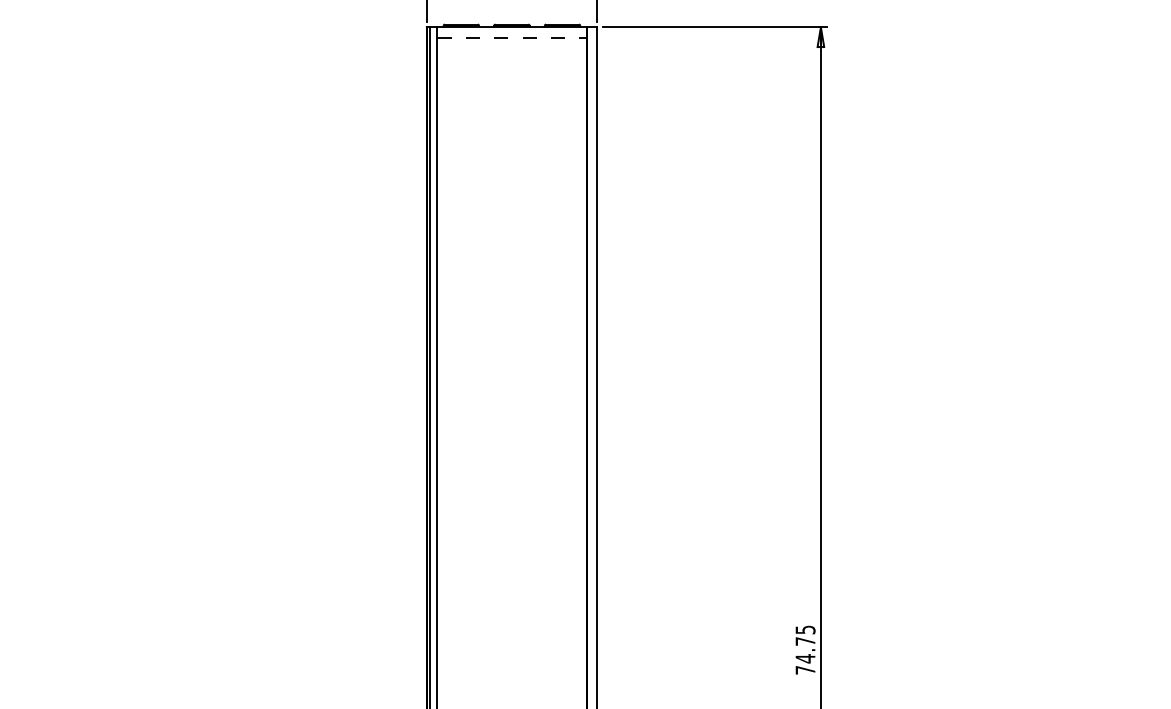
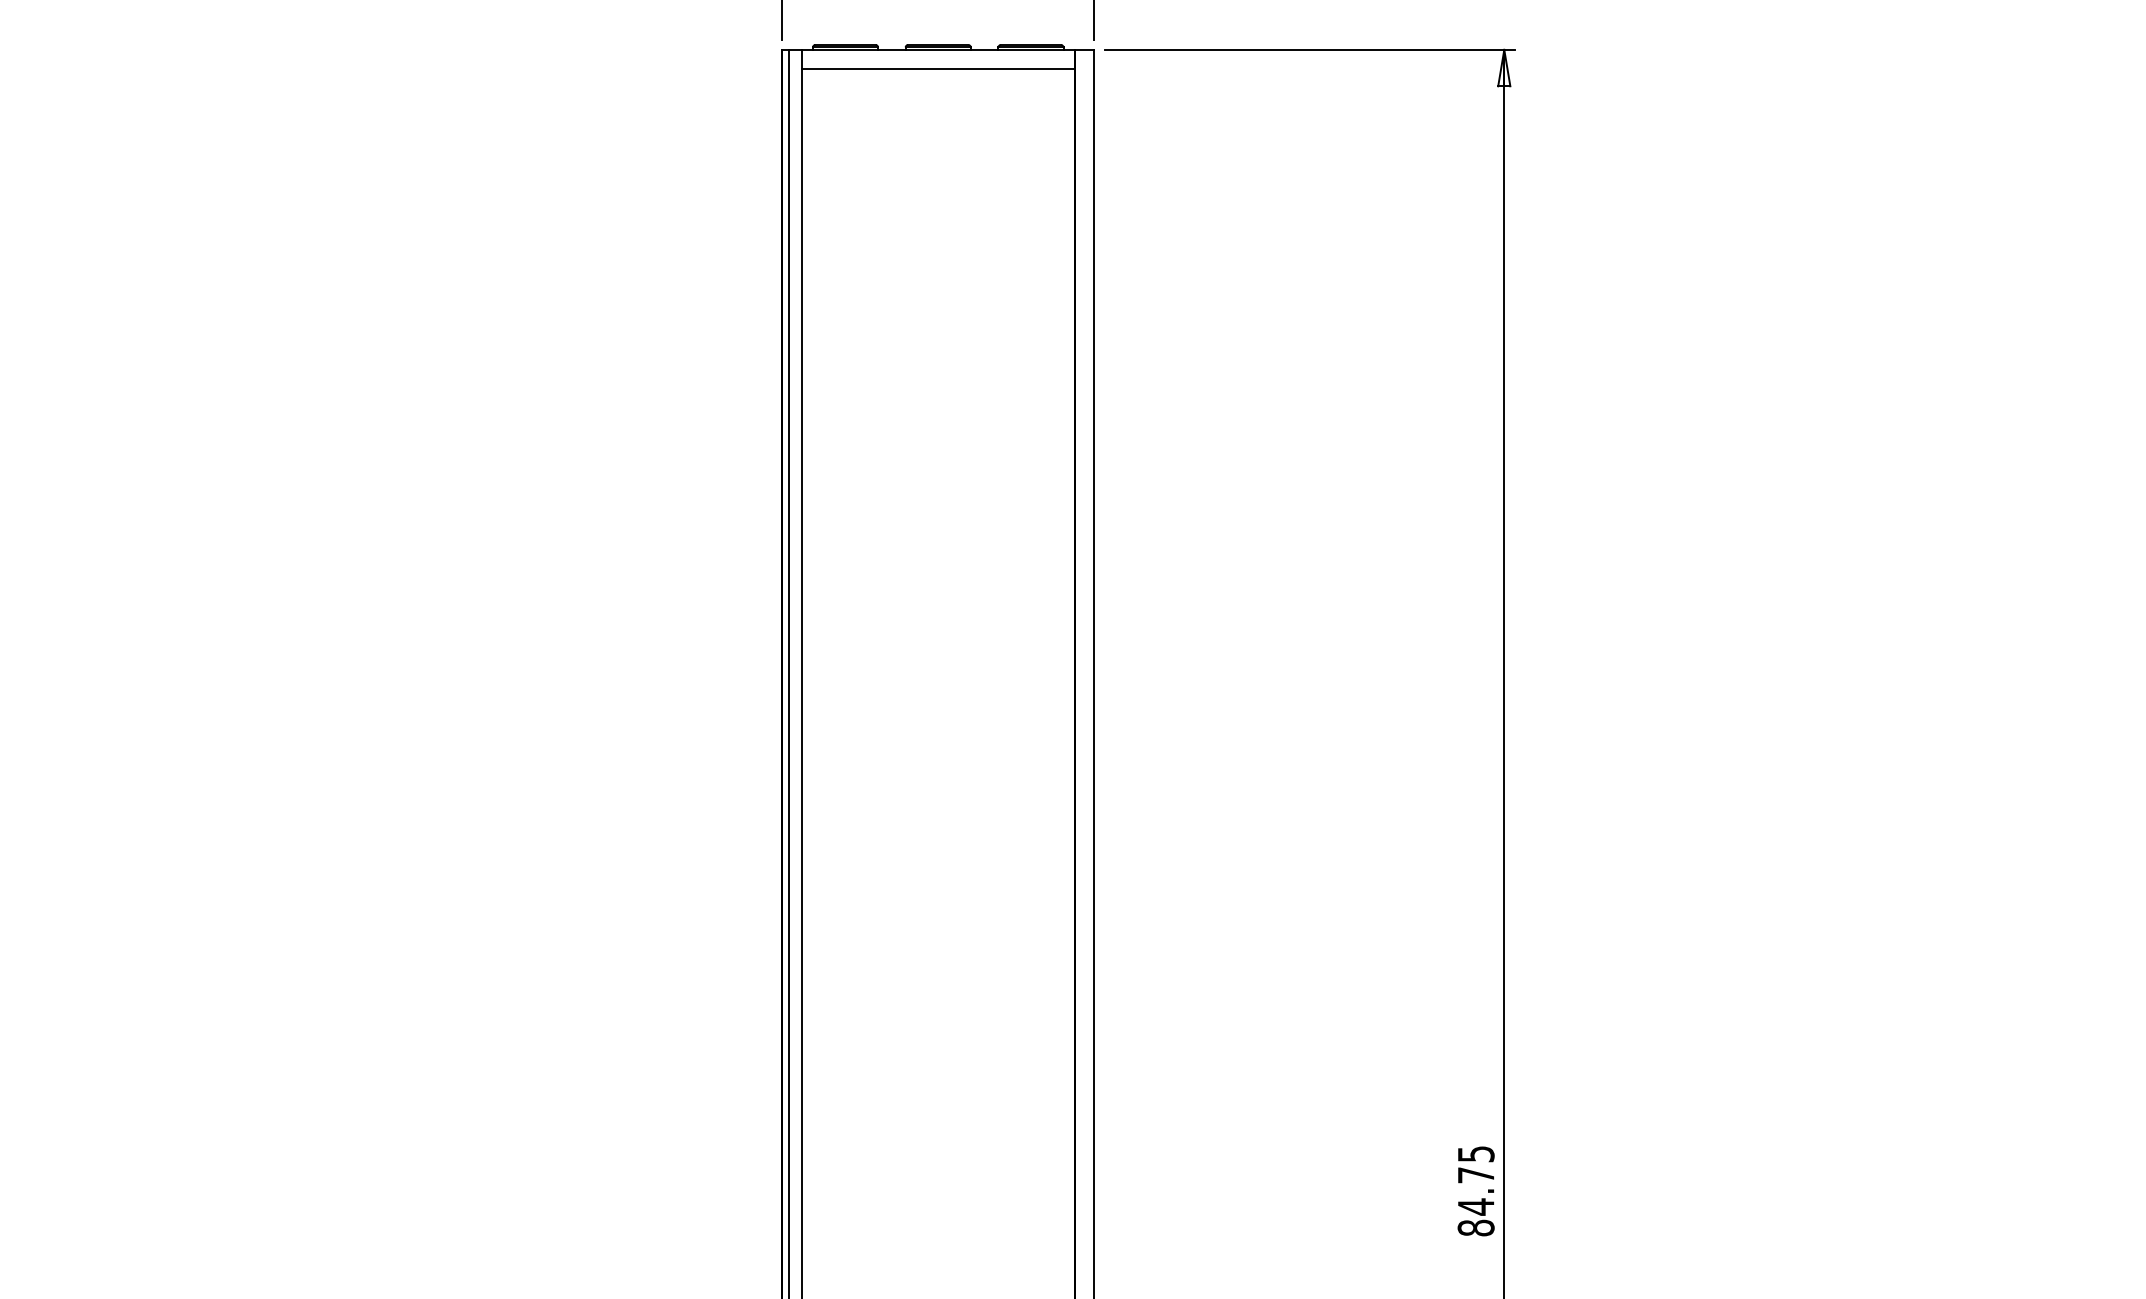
line: (511, 37) -> (937, 68), dashed -> solid
text: (805, 669) -> (1476, 1226), 74.75 -> 84.75

